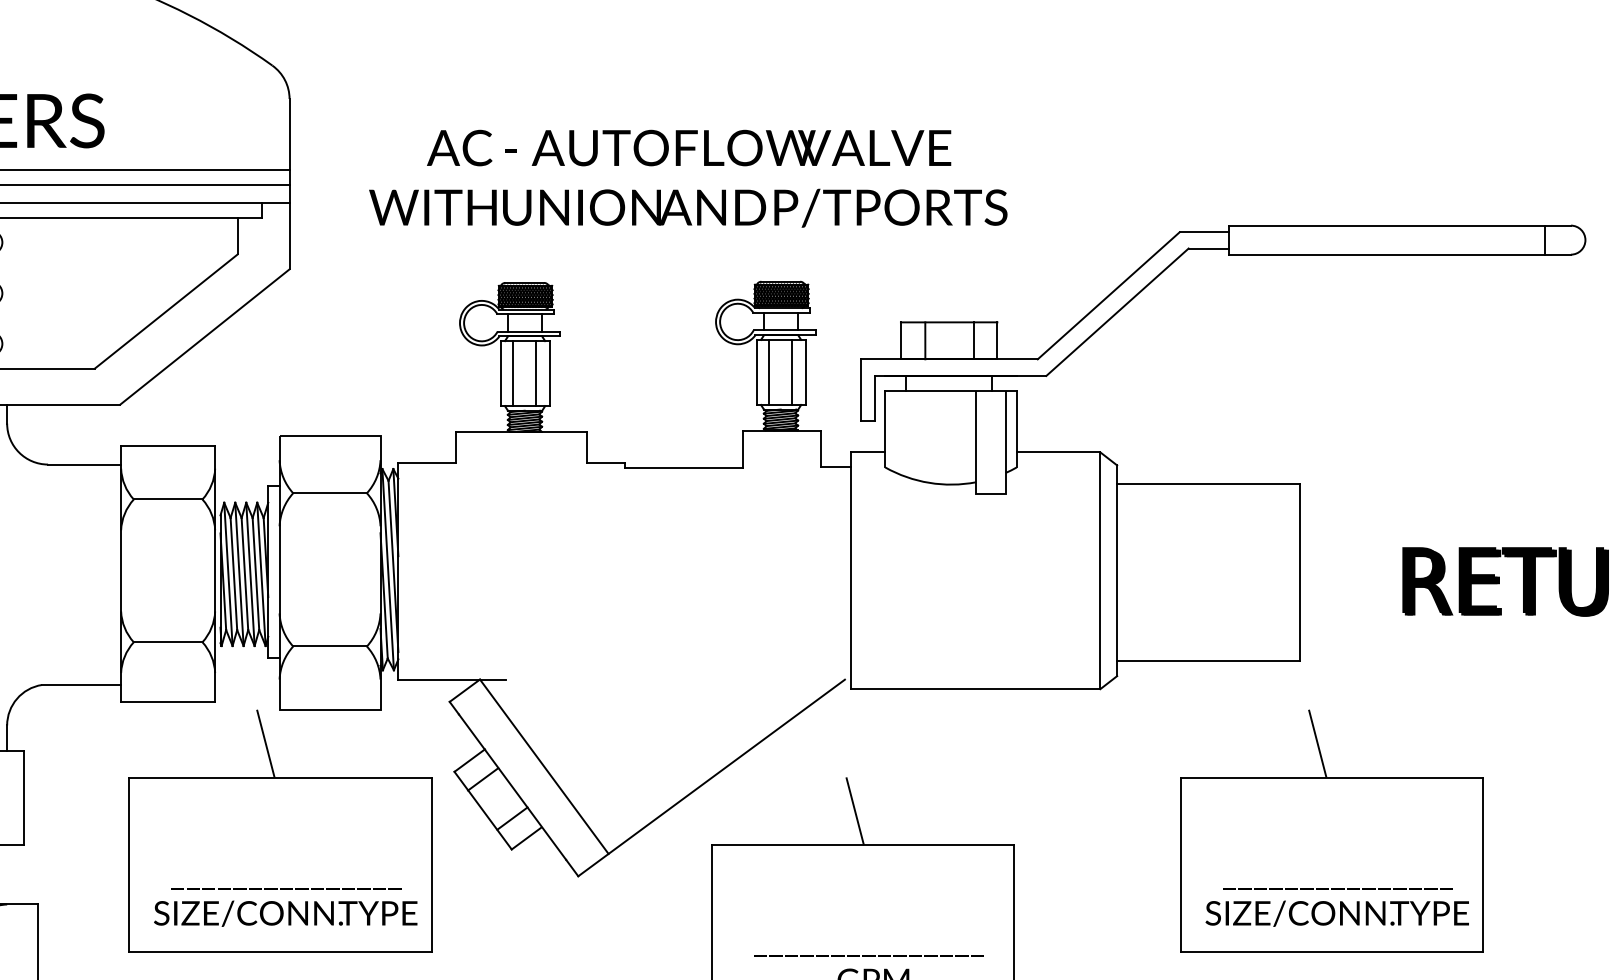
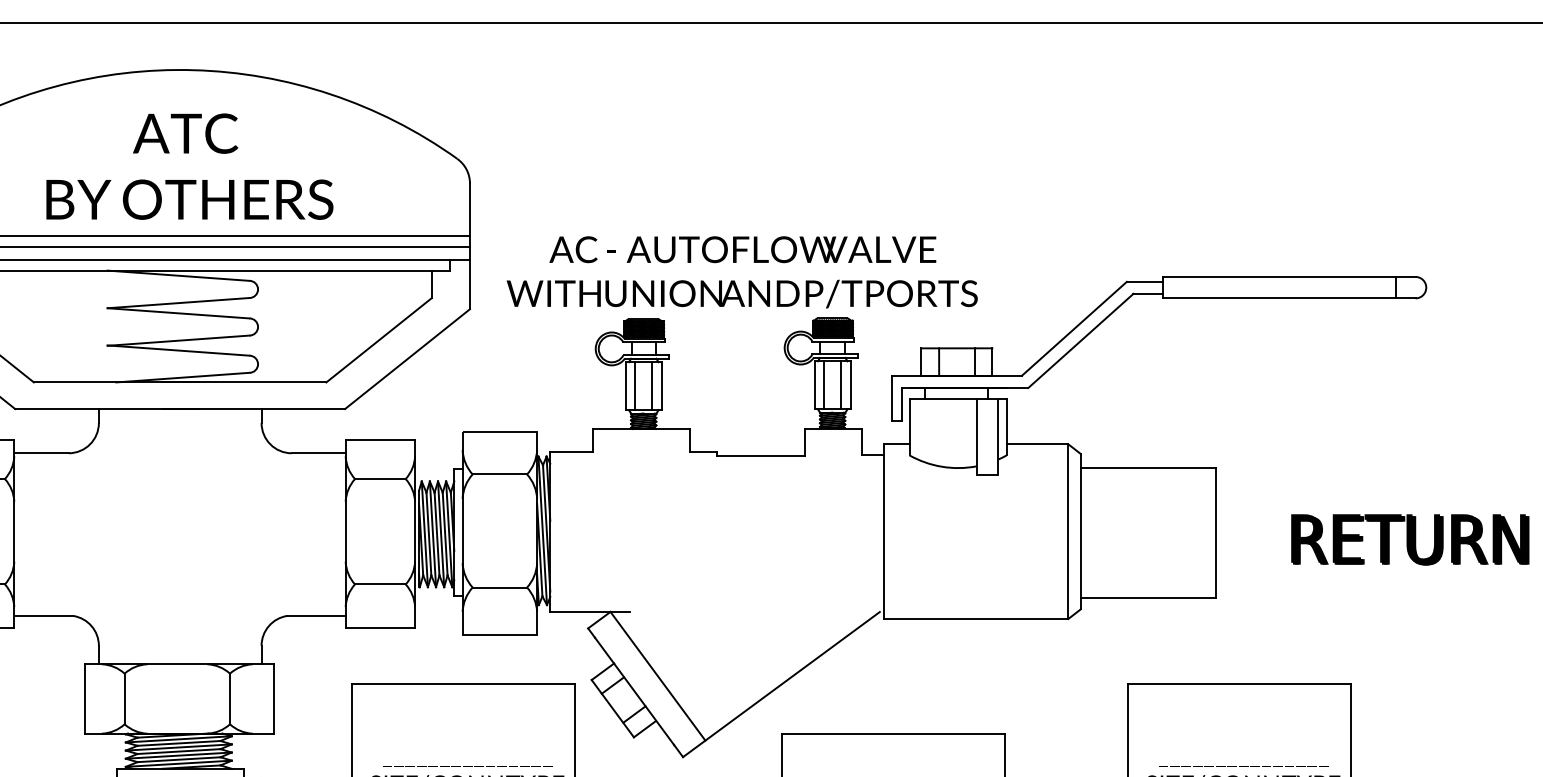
text: (687, 178) -> (741, 272), moved
line: (265, 742) -> (452, 658), removed
line: (1317, 742) -> (1228, 658), removed
line: (855, 810) -> (887, 708), removed

